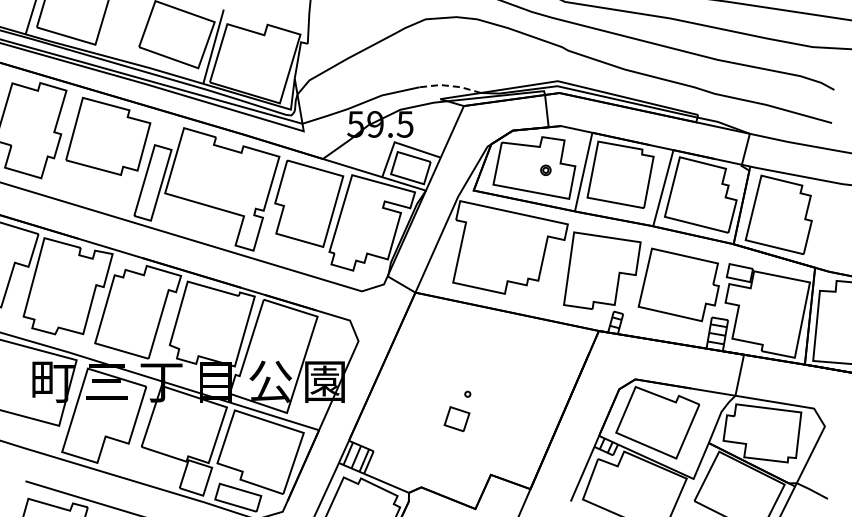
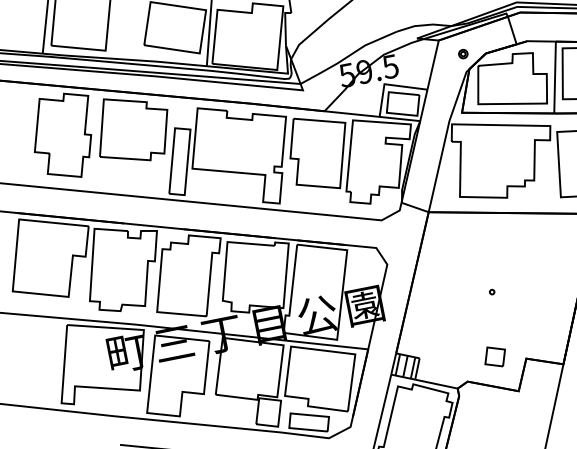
line: (450, 86) -> (423, 25), dashed -> solid
part: (545, 169) -> (462, 53), moved
part: (456, 418) -> (494, 356), moved

